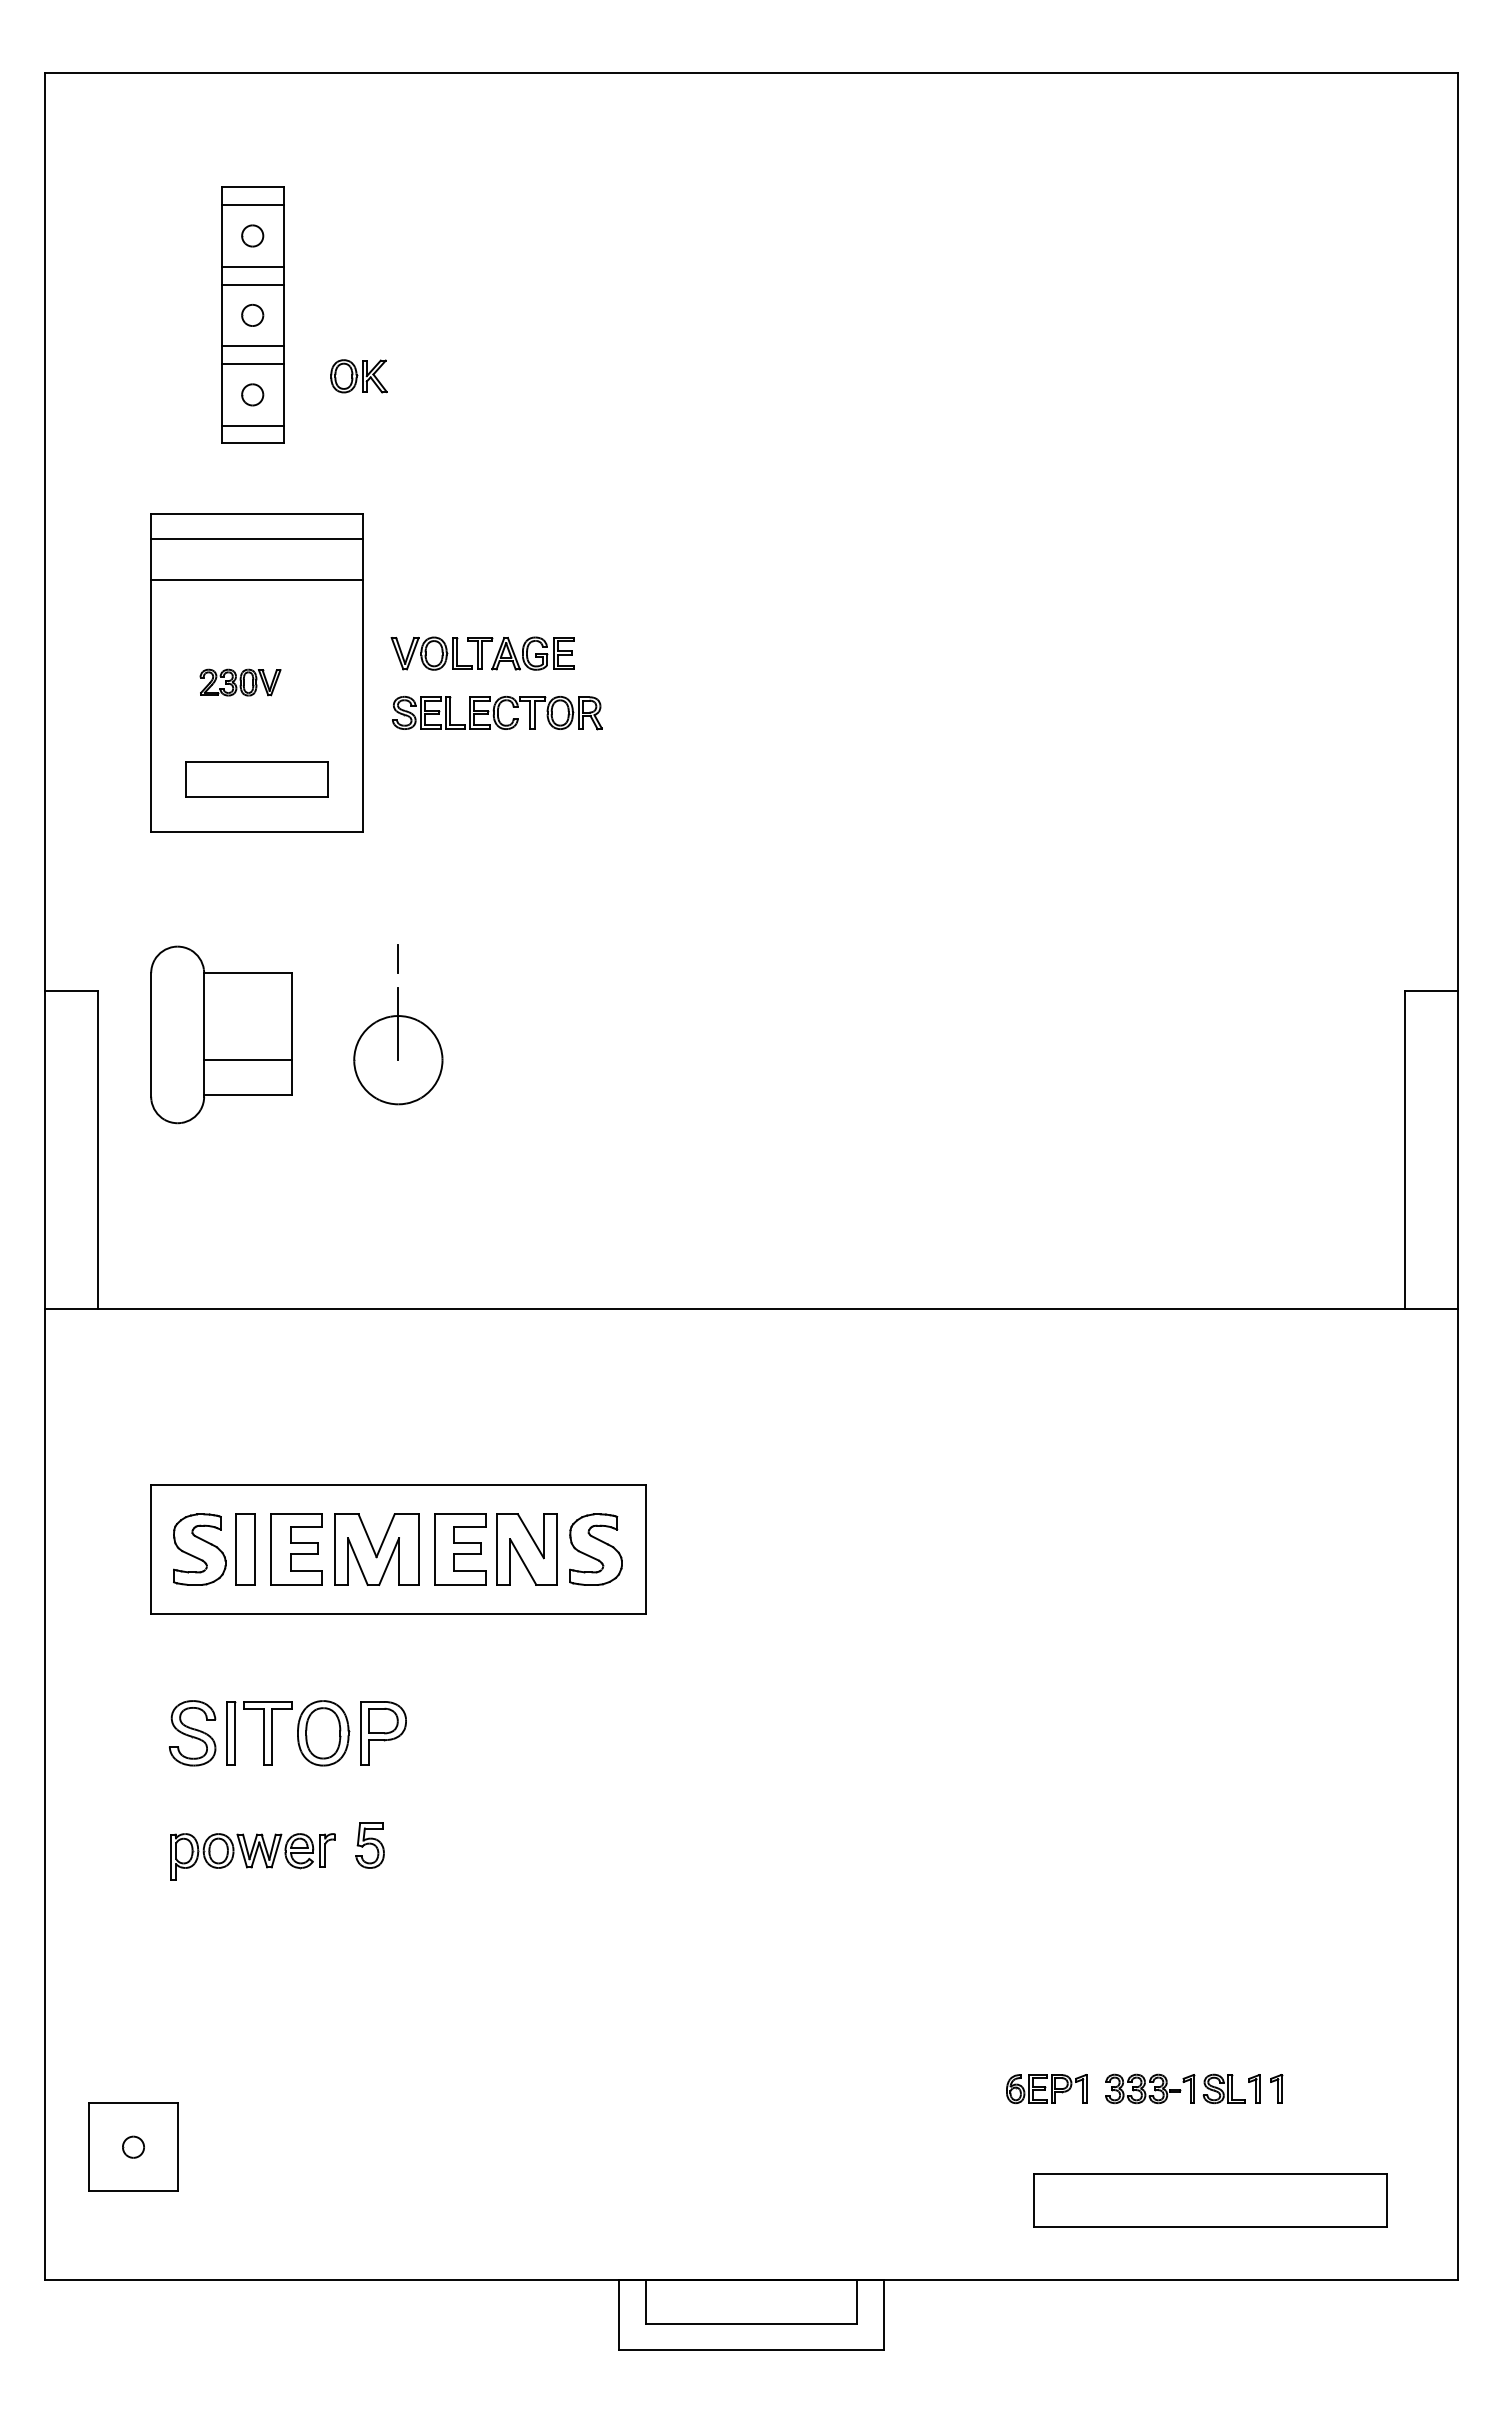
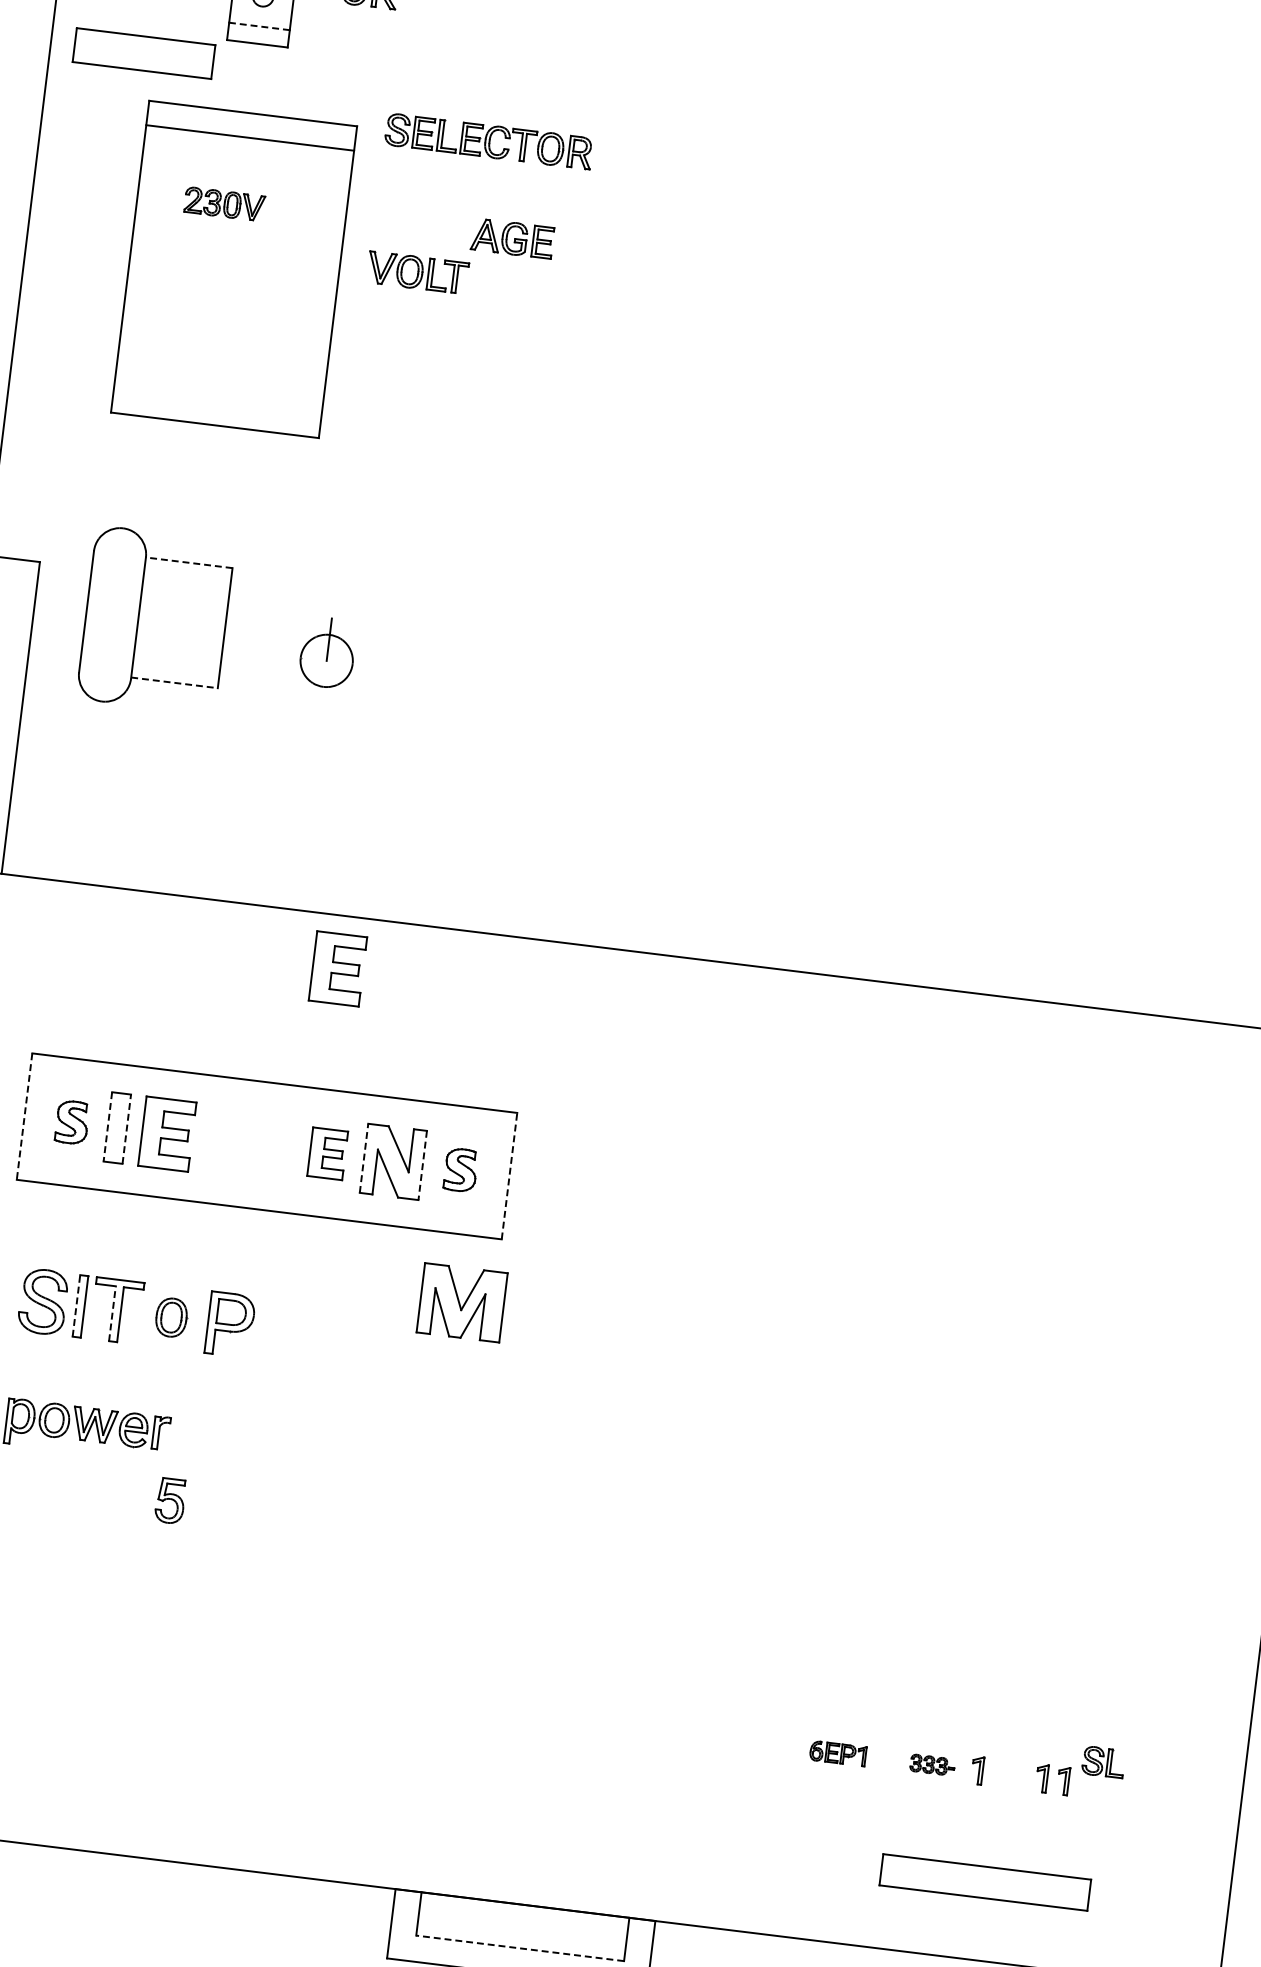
line: (252, 425) -> (259, 26), solid -> dashed
line: (257, 580) -> (245, 178), removed
part: (532, 653) -> (512, 238), moved
part: (240, 682) -> (224, 204), moved
part: (497, 713) -> (489, 141), moved
part: (256, 779) -> (143, 53), moved
line: (398, 958) -> (338, 566), removed
line: (247, 973) -> (188, 563), solid -> dashed
part: (398, 1046) -> (327, 652), size x0.6
line: (248, 1060) -> (178, 648), removed
line: (248, 1095) -> (174, 682), solid -> dashed
part: (447, 1362) -> (337, 968), added
part: (199, 1549) -> (71, 1122), size x0.6
line: (255, 1549) -> (126, 1129), solid -> dashed
part: (376, 1549) -> (462, 1302), moved
part: (460, 1549) -> (327, 1153), size x0.7
line: (497, 1549) -> (364, 1158), solid -> dashed
part: (595, 1549) -> (460, 1170), size x0.6
line: (645, 1549) -> (509, 1176), solid -> dashed
line: (151, 1550) -> (24, 1117), solid -> dashed
line: (236, 1550) -> (108, 1127), solid -> dashed
line: (557, 1550) -> (423, 1166), solid -> dashed
line: (226, 1732) -> (76, 1305), solid -> dashed
part: (323, 1733) -> (171, 1317), size x0.6
line: (263, 1736) -> (112, 1313), solid -> dashed
part: (369, 1845) -> (169, 1500), moved
part: (1046, 2088) -> (837, 1753), size x0.7
part: (1143, 2088) -> (933, 1764), size x0.6
part: (1223, 2088) -> (1102, 1761), moved
part: (1210, 2200) -> (985, 1882), size x0.6
line: (751, 2323) -> (520, 1948), solid -> dashed

